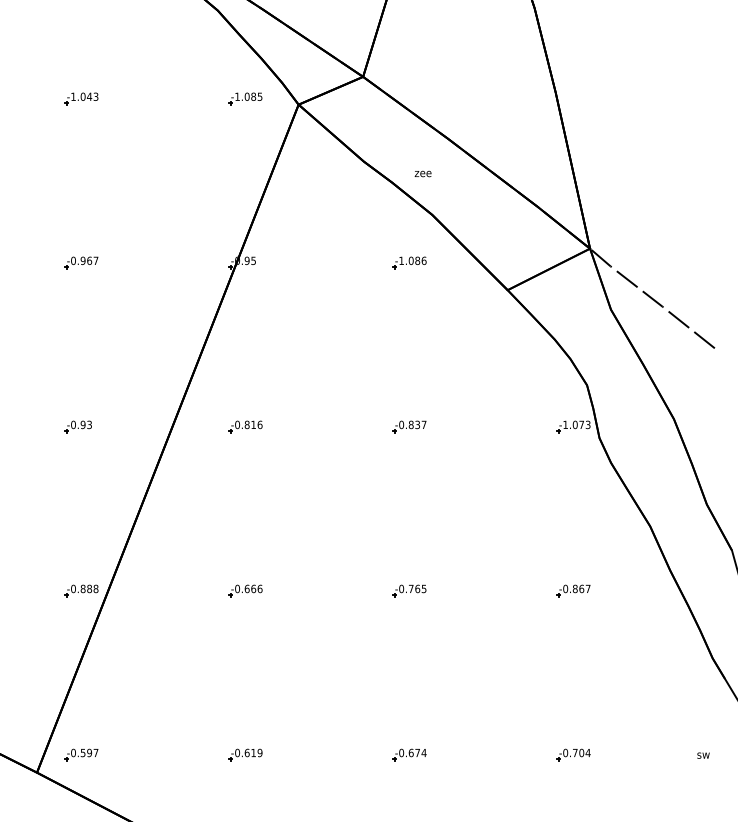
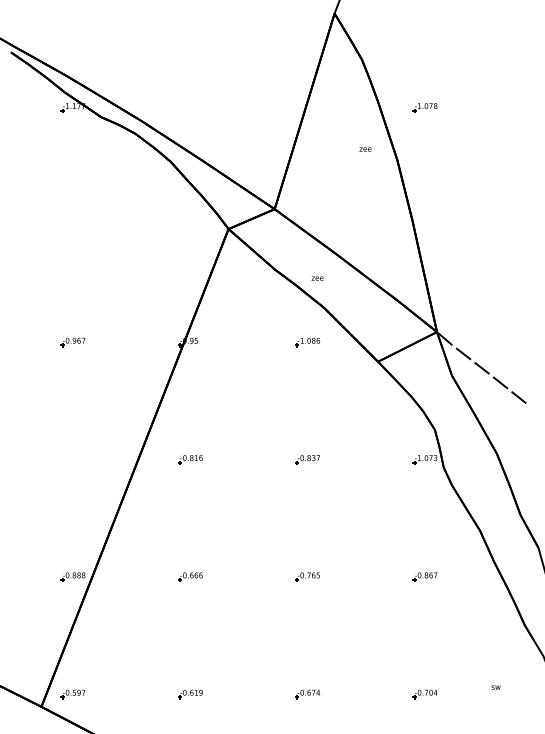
part: (80, 98) -> (72, 224), removed
part: (245, 98) -> (190, 224), removed
part: (77, 426) -> (70, 459), removed
text: (702, 755) -> (495, 687), moved

